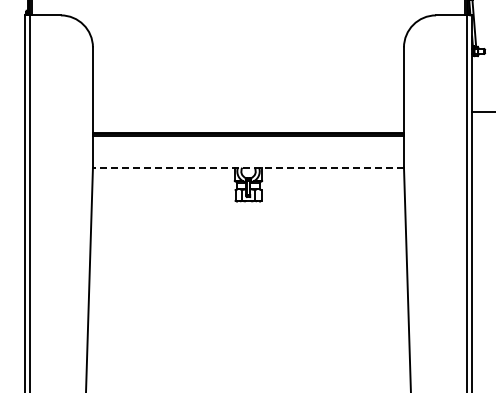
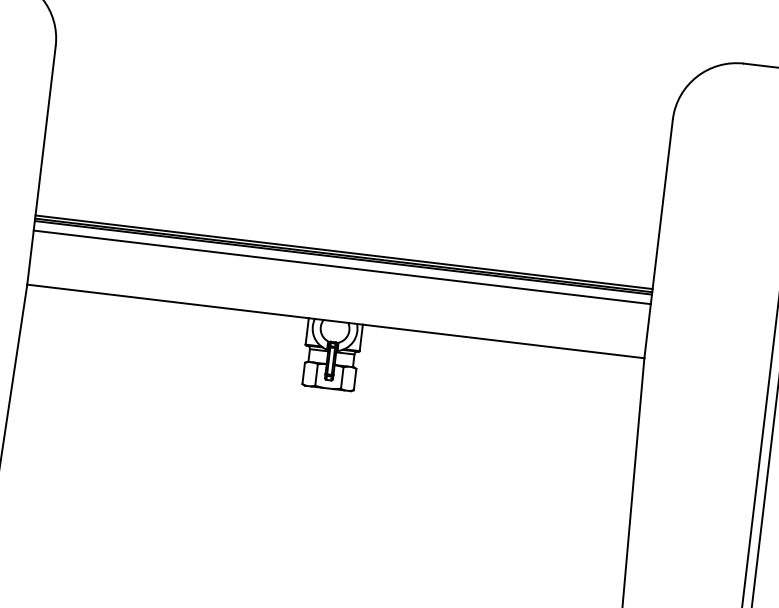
line: (247, 140) -> (340, 267), added
line: (248, 167) -> (335, 321), dashed -> solid

